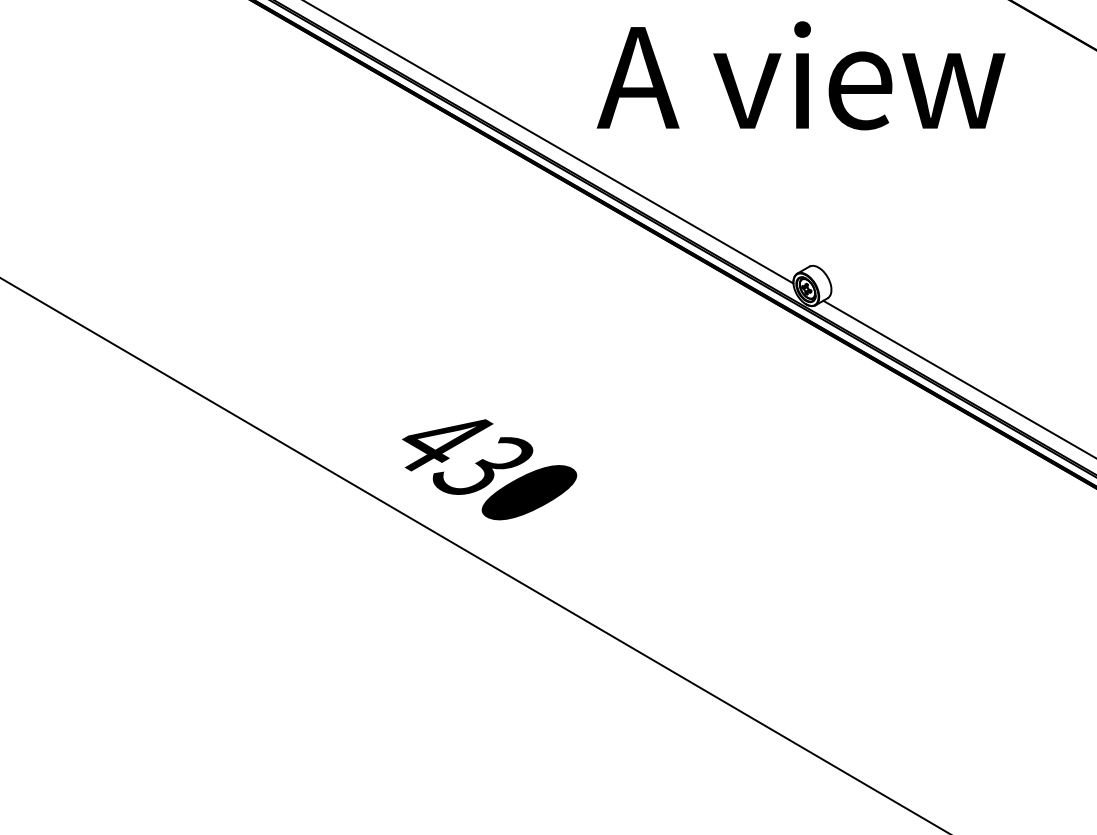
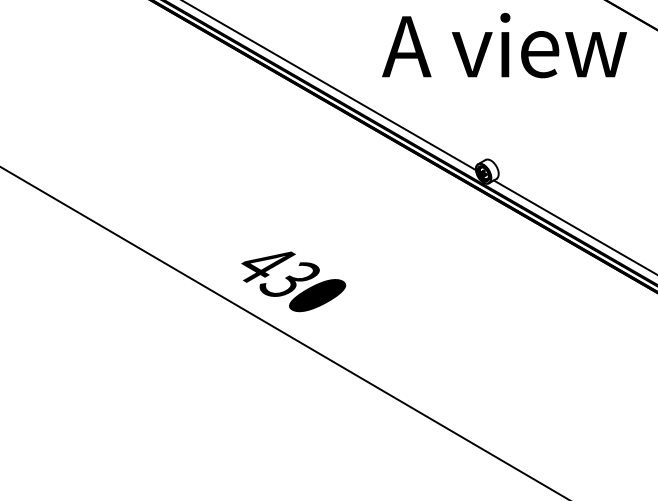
text: (801, 75) -> (504, 45), moved

